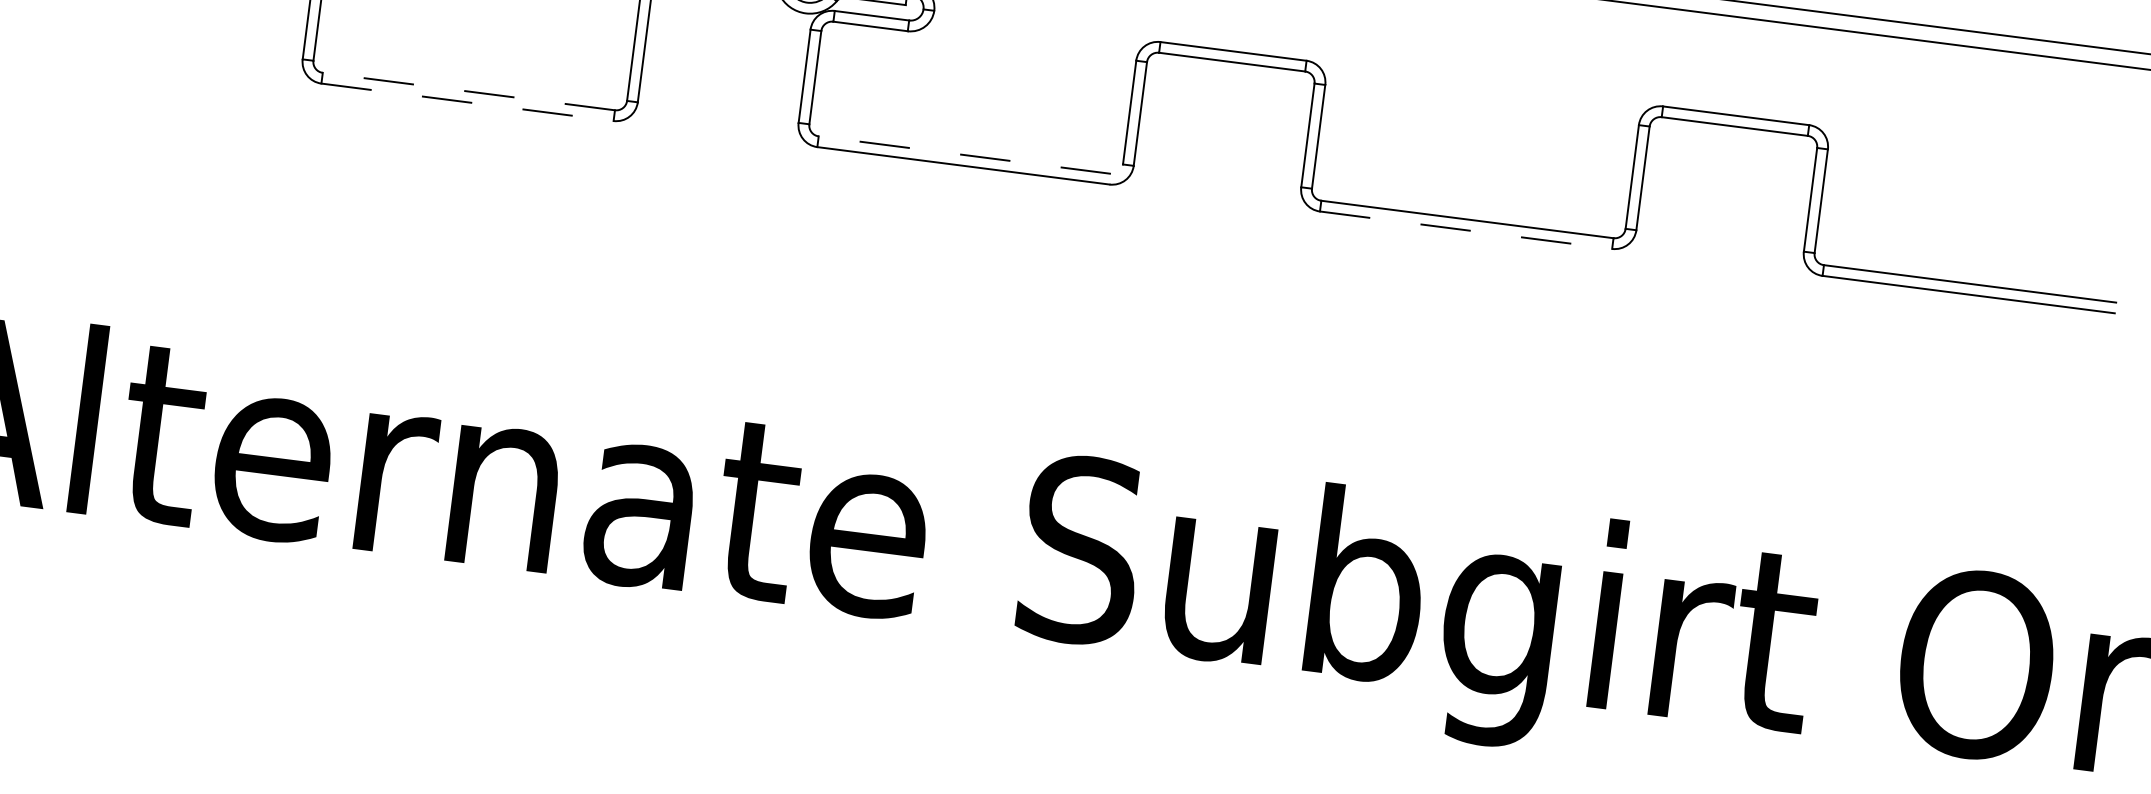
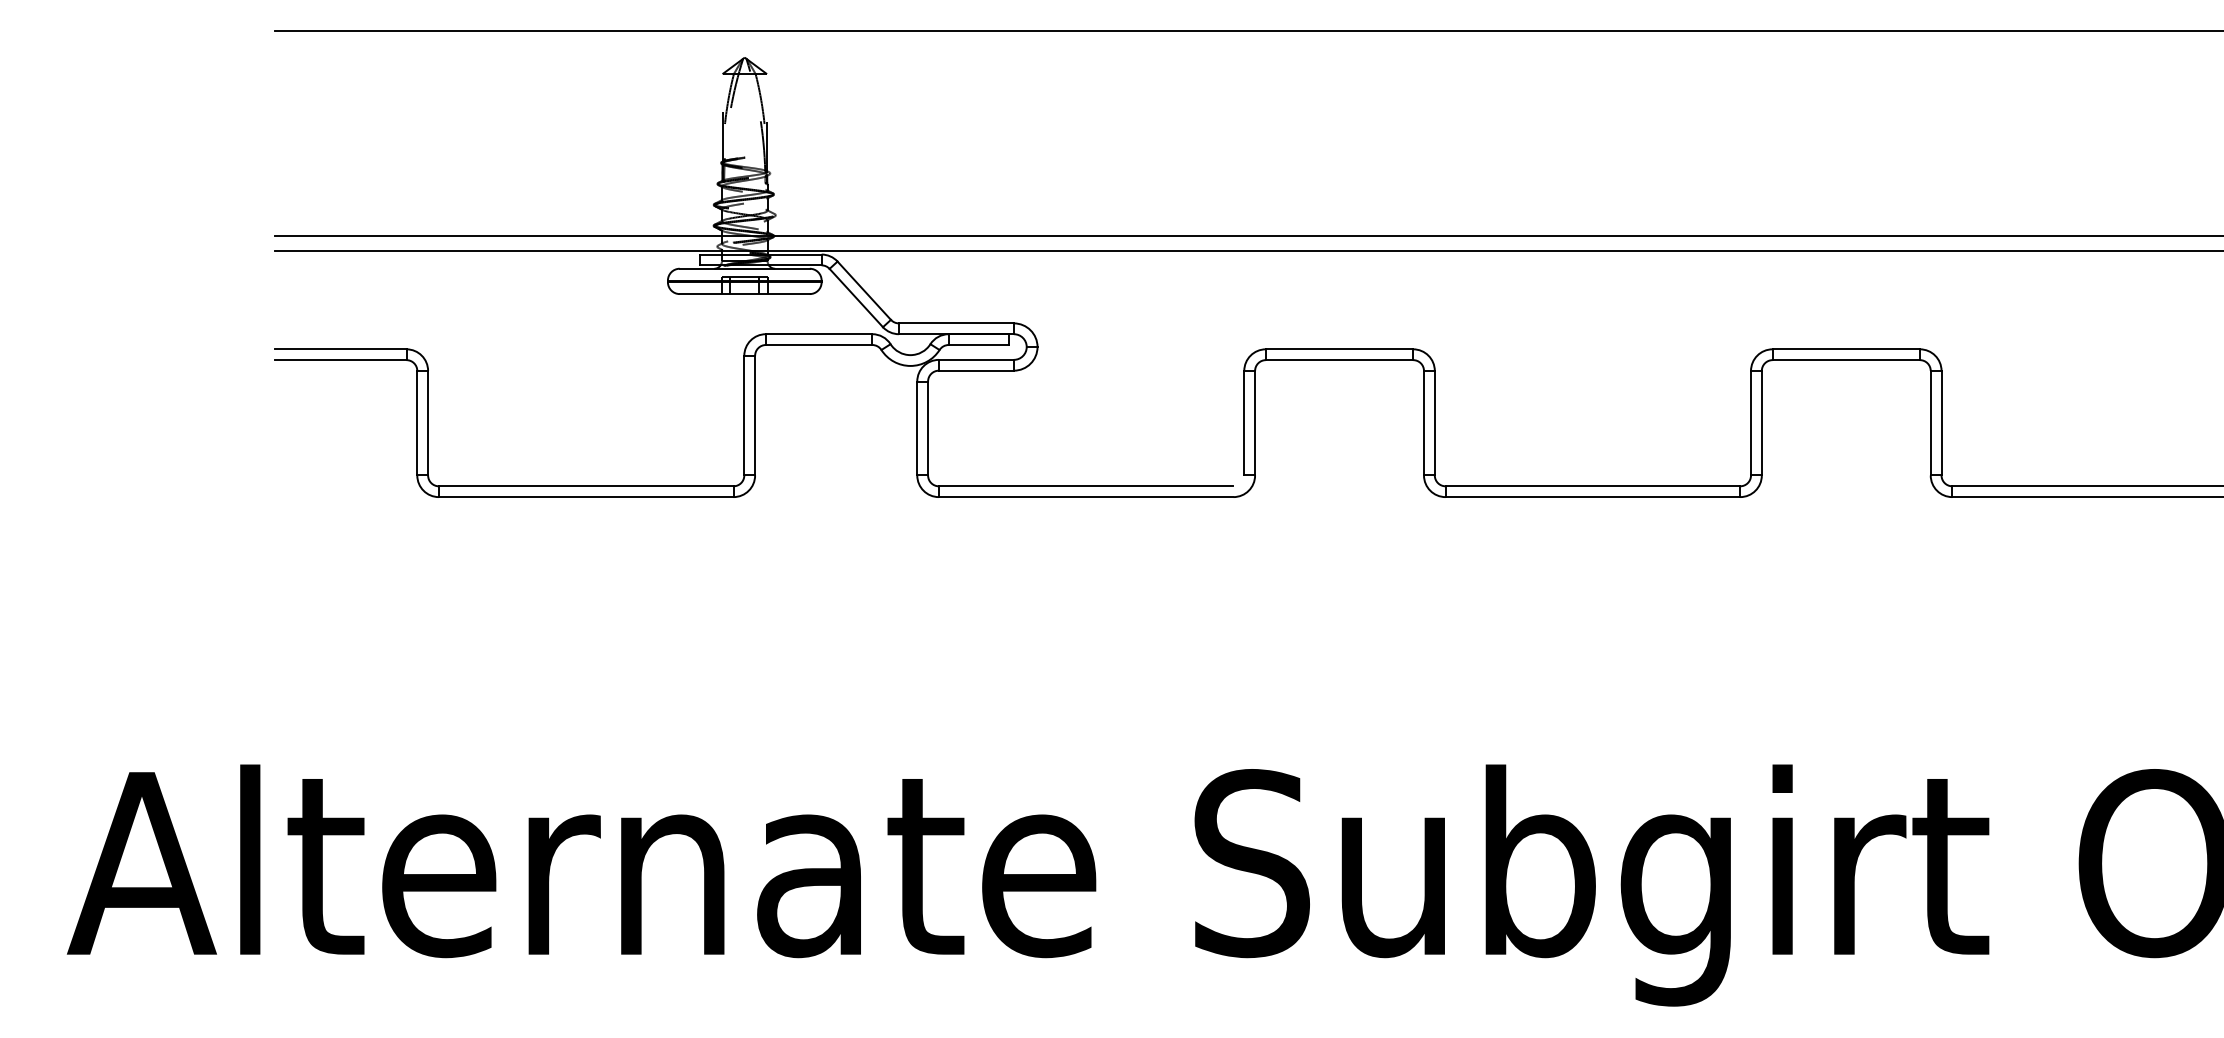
line: (468, 91) -> (585, 486), dashed -> solid
line: (467, 102) -> (586, 497), dashed -> solid
line: (964, 155) -> (1085, 486), dashed -> solid
line: (1466, 230) -> (1593, 497), dashed -> solid

